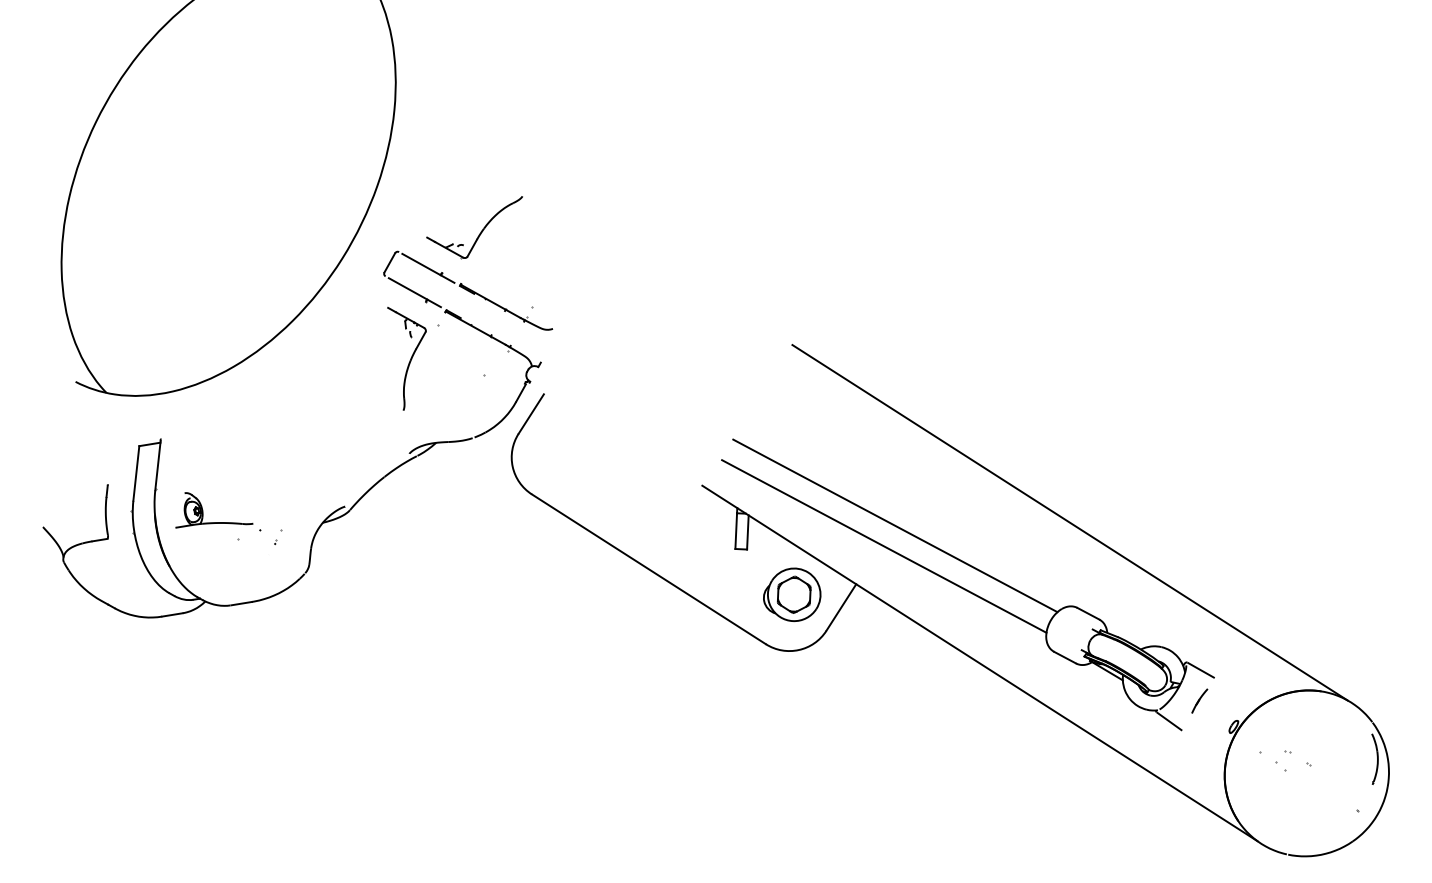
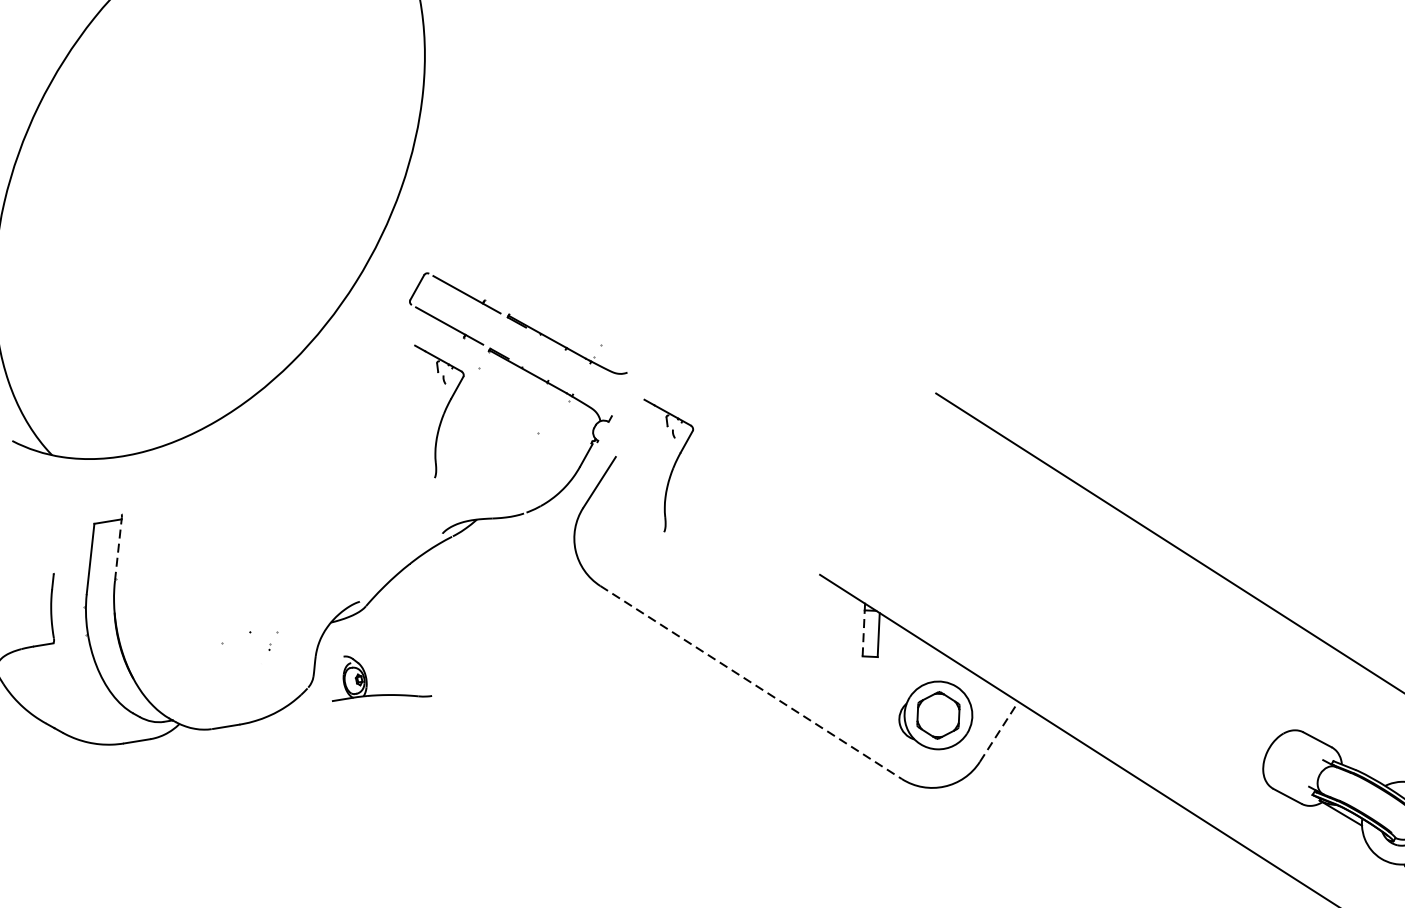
part: (480, 231) -> (534, 247), removed
part: (584, 400) -> (668, 464), added
line: (157, 465) -> (117, 548), solid -> dashed
part: (203, 510) -> (367, 678), moved
line: (895, 525) -> (1068, 626), removed
line: (736, 531) -> (864, 633), solid -> dashed
line: (884, 546) -> (1054, 653), removed
line: (648, 569) -> (750, 682), solid -> dashed
line: (841, 607) -> (999, 731), solid -> dashed

